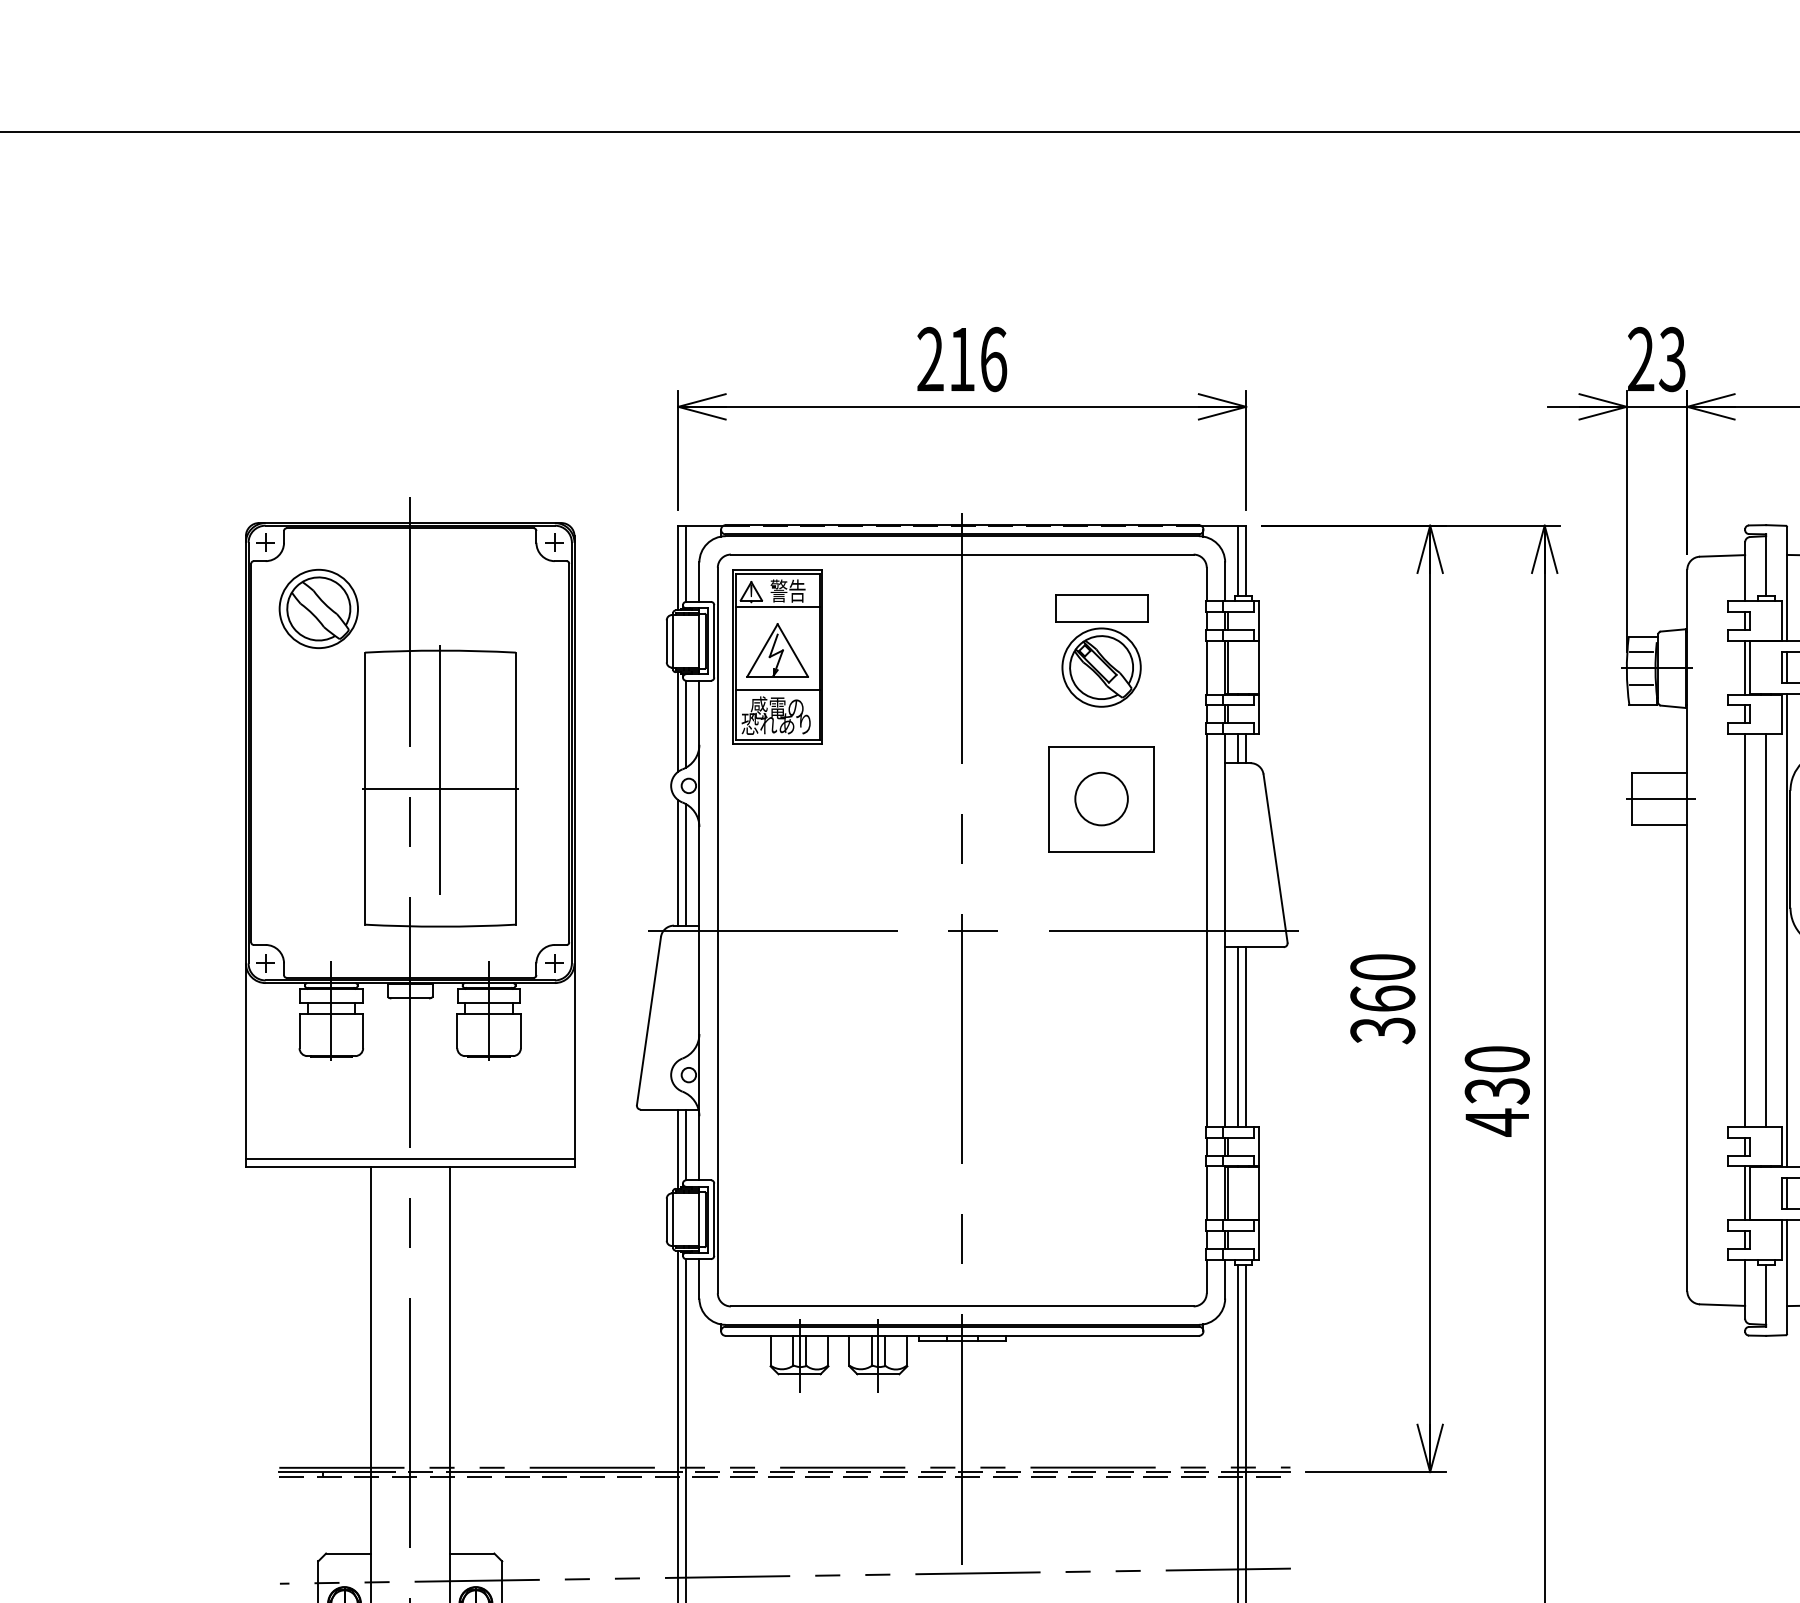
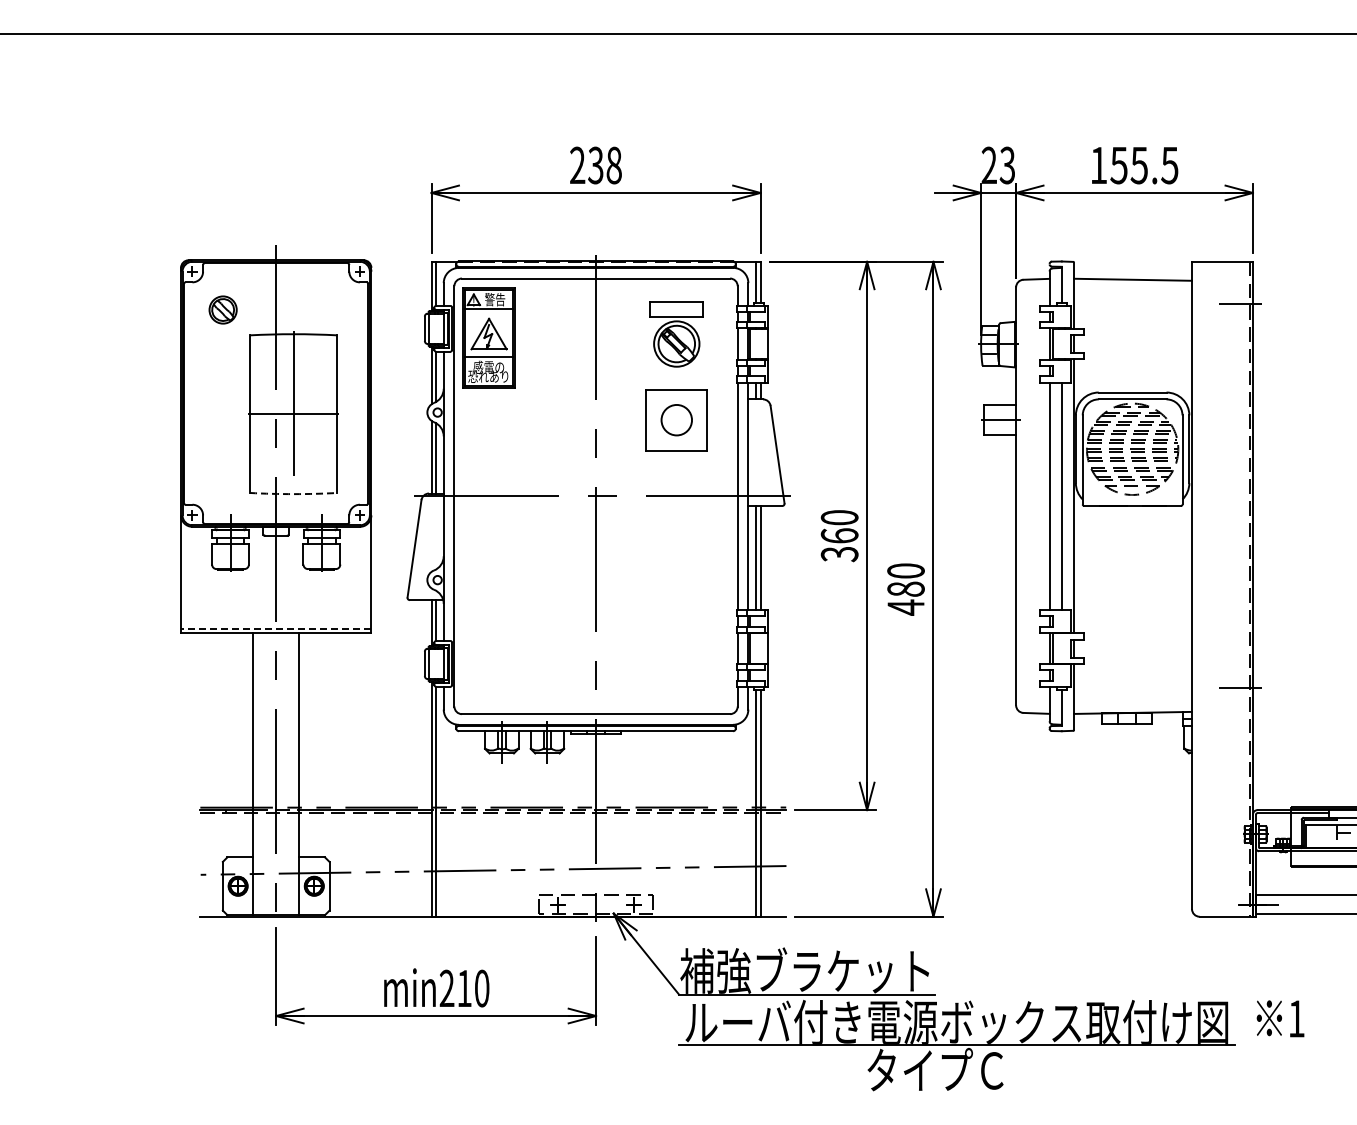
text: (976, 359) -> (604, 165), 216 -> 238
part: (317, 607) -> (222, 309), size x0.6
arc: (440, 927) -> (293, 494), solid -> dashed
text: (1496, 1091) -> (905, 589), 430 -> 480
line: (409, 1158) -> (275, 628), solid -> dashed

